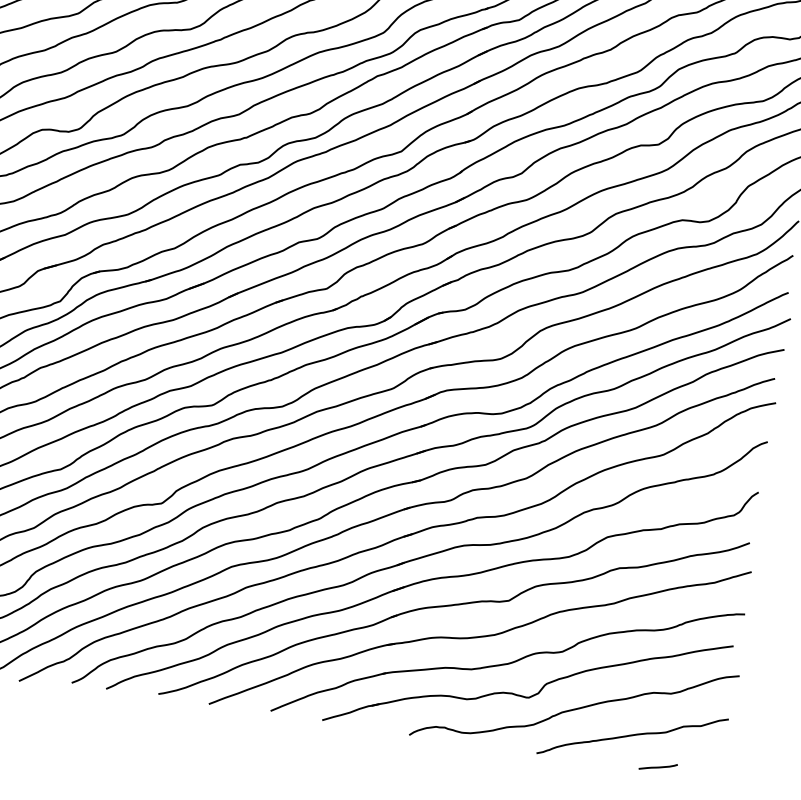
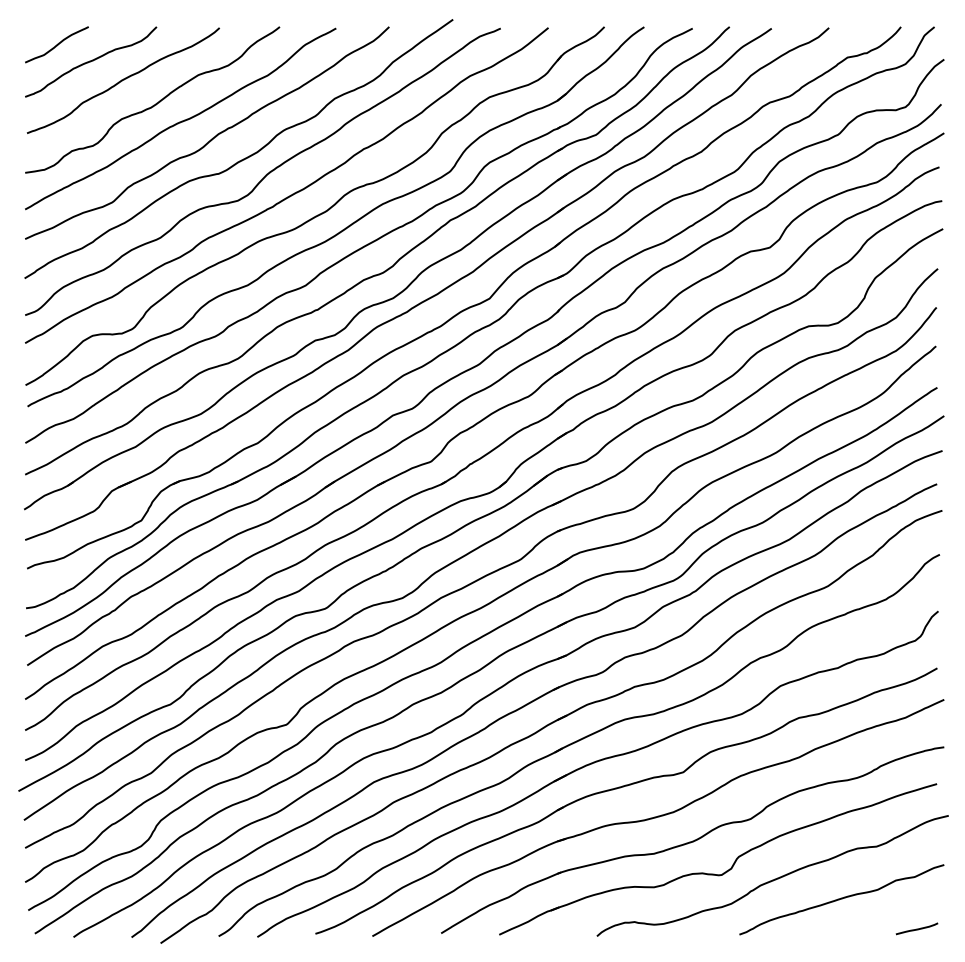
curve: (657, 766) -> (916, 928), moved

